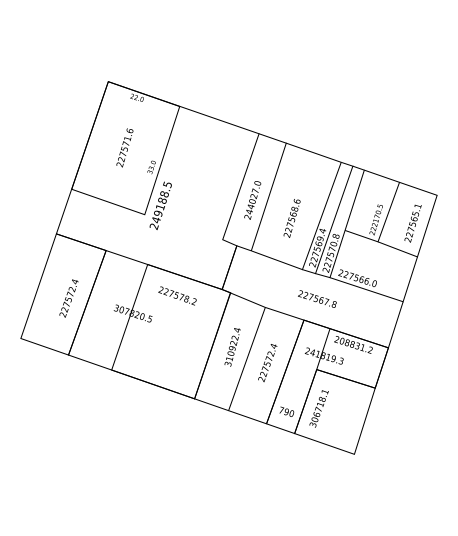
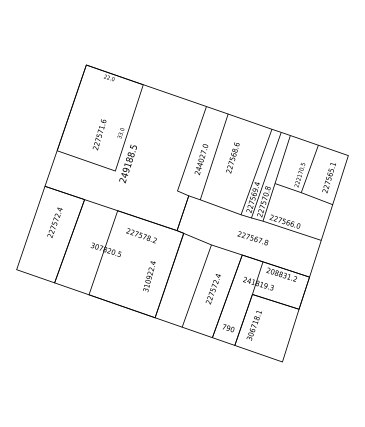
text: (124, 147) -> (99, 134), moved
text: (291, 217) -> (232, 157), moved
text: (68, 298) -> (54, 222), moved
text: (232, 347) -> (149, 276), moved

